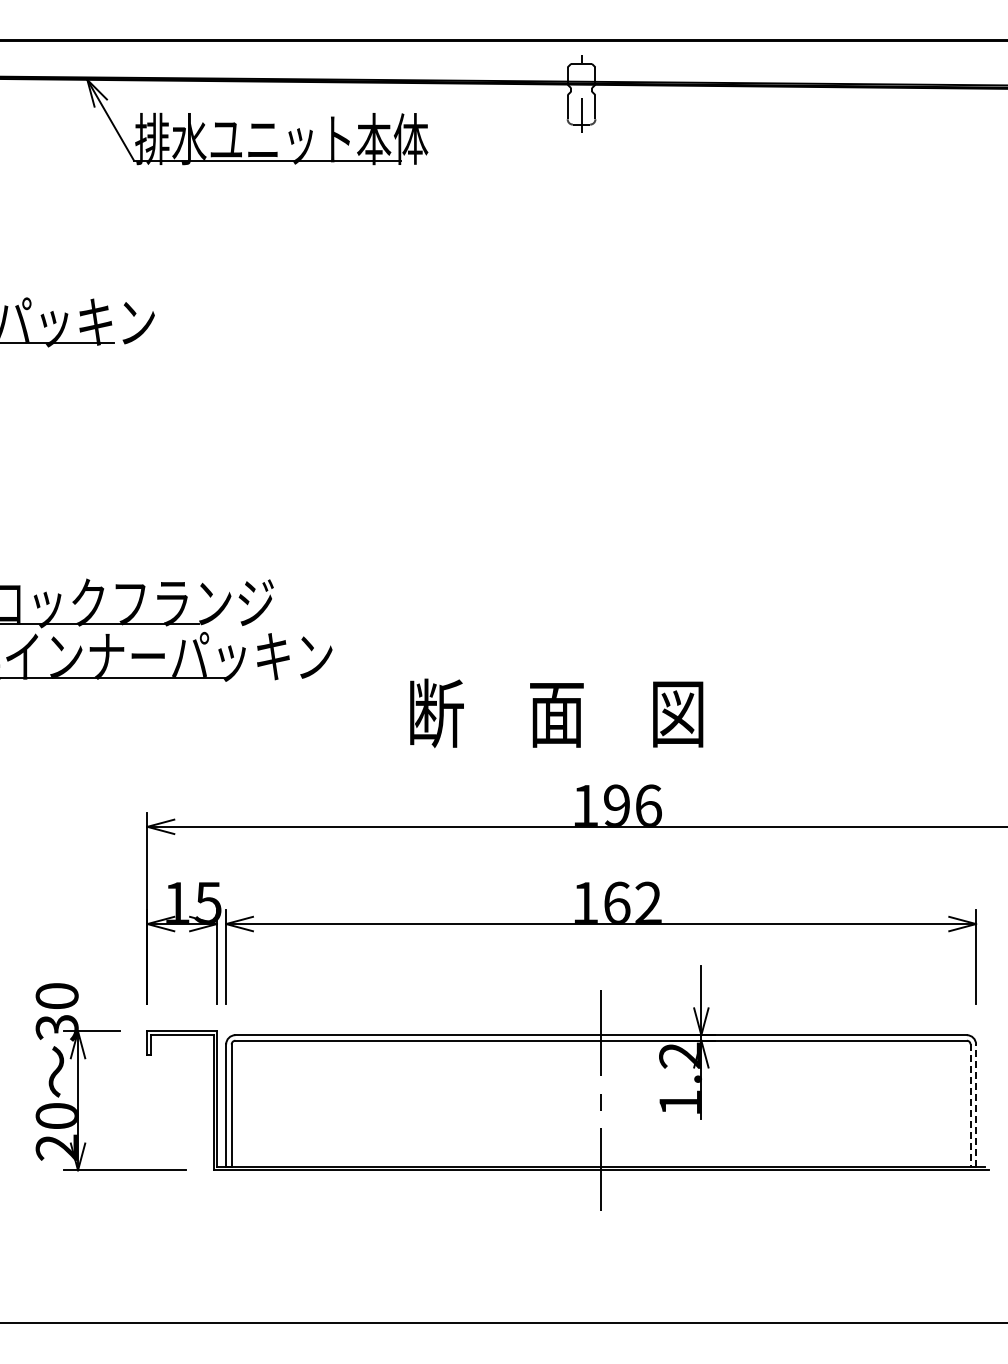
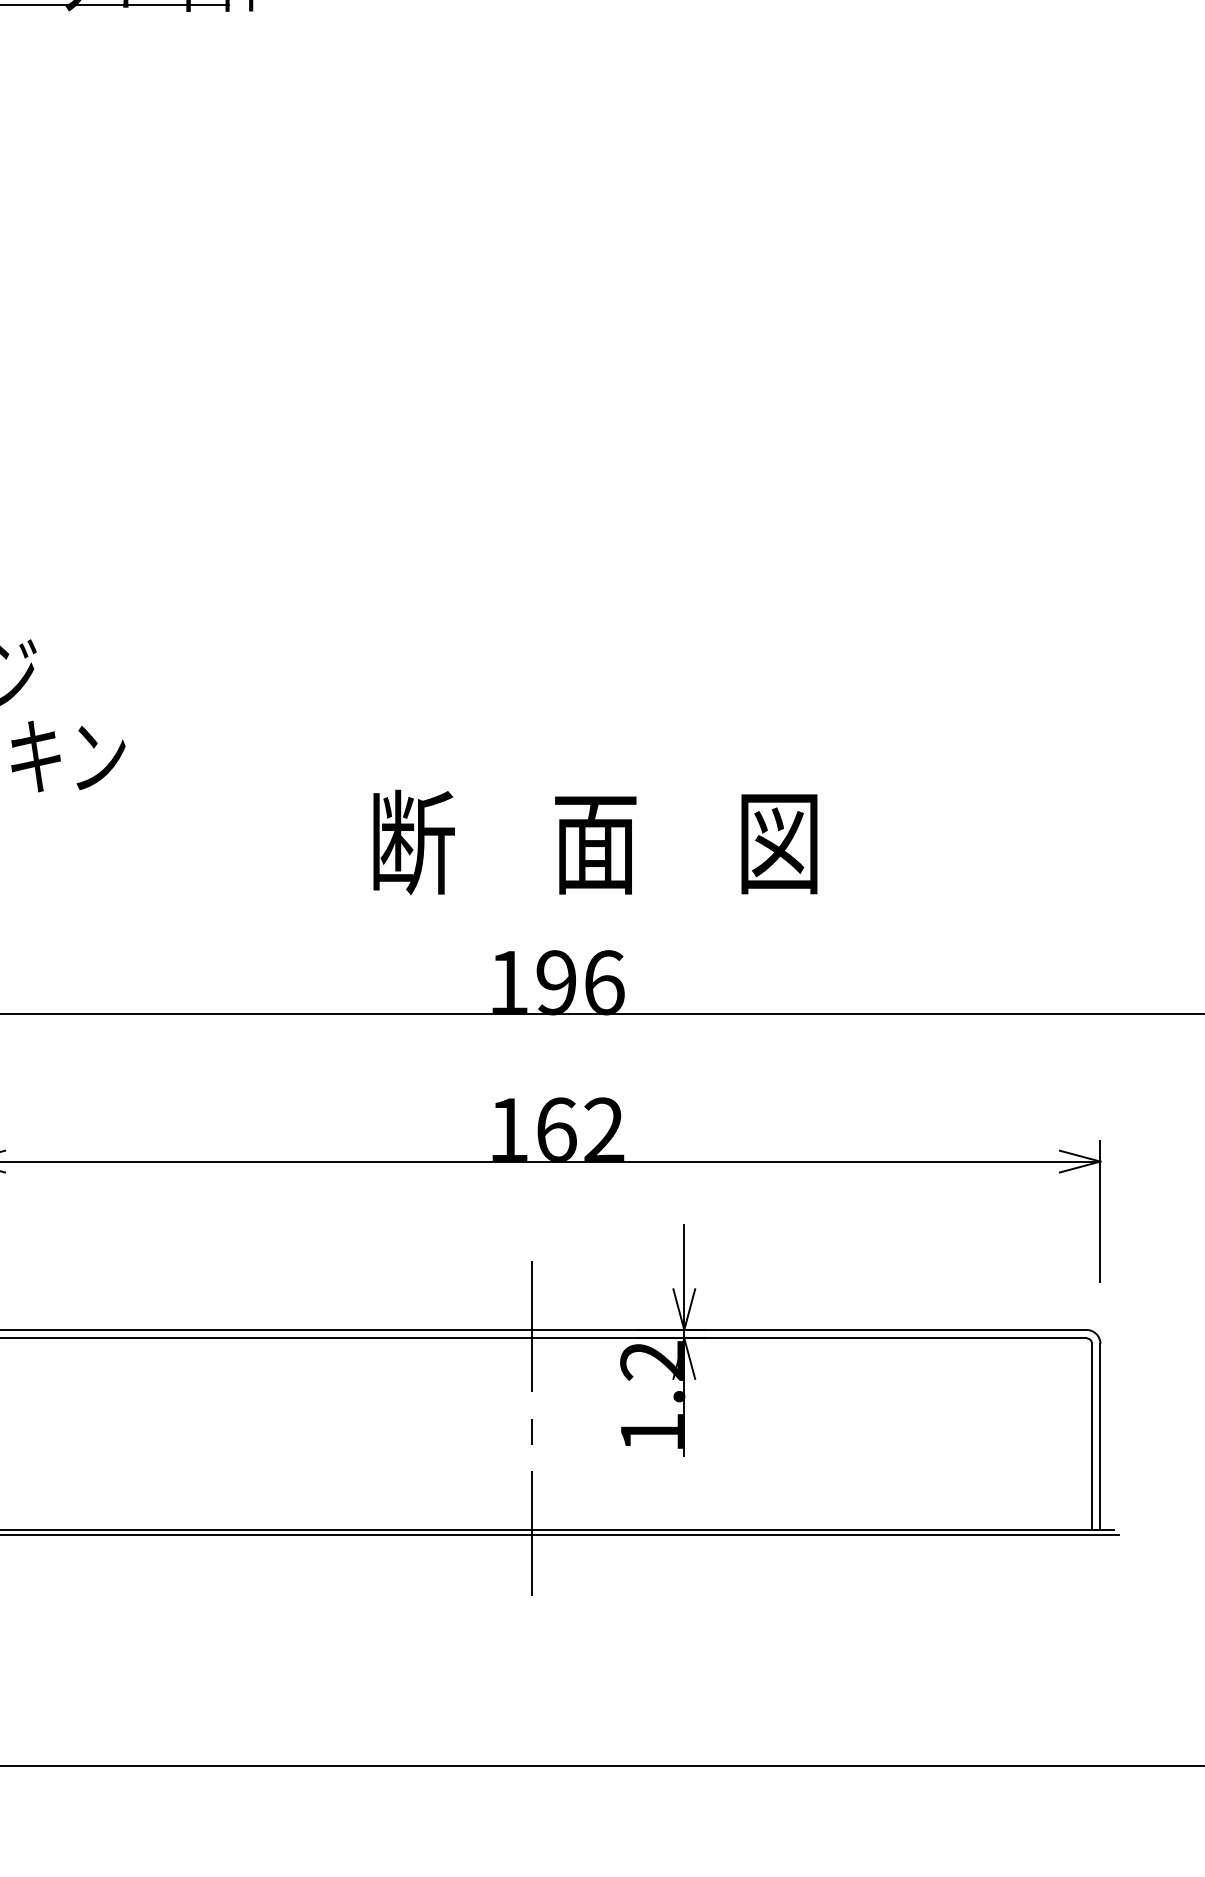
text: (556, 713) -> (595, 842), moved
line: (976, 1105) -> (1101, 1436), dashed -> solid
line: (970, 1106) -> (1091, 1437), dashed -> solid

